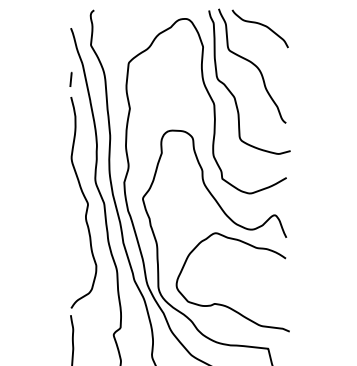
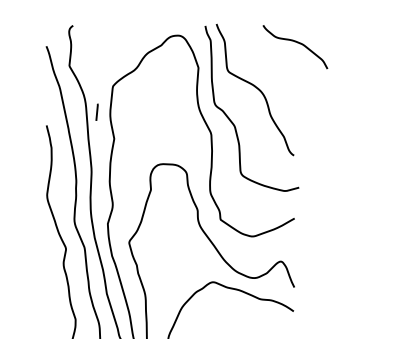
curve: (261, 25) -> (296, 43), moved
line: (70, 78) -> (96, 111), moved

